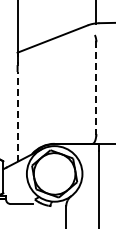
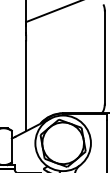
line: (96, 88) -> (105, 57), dashed -> solid
line: (17, 116) -> (26, 85), dashed -> solid

